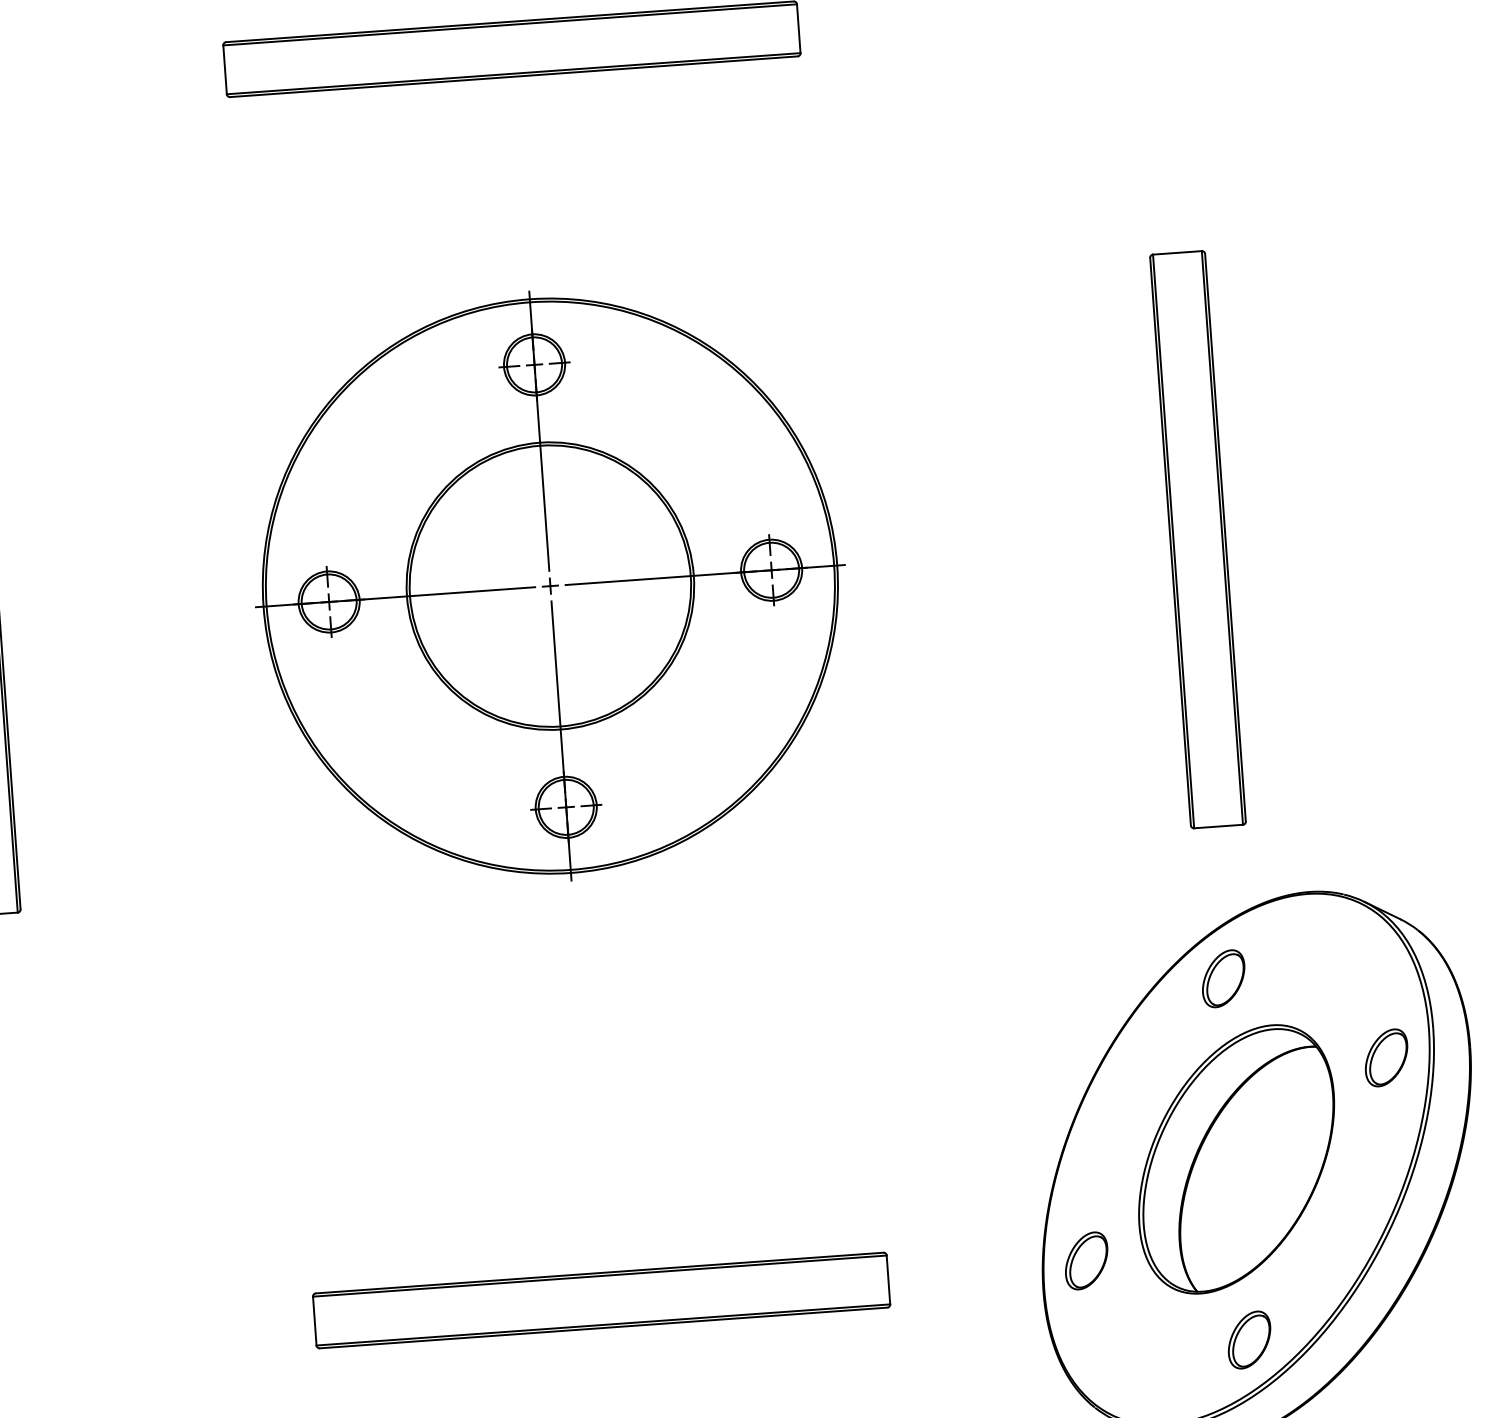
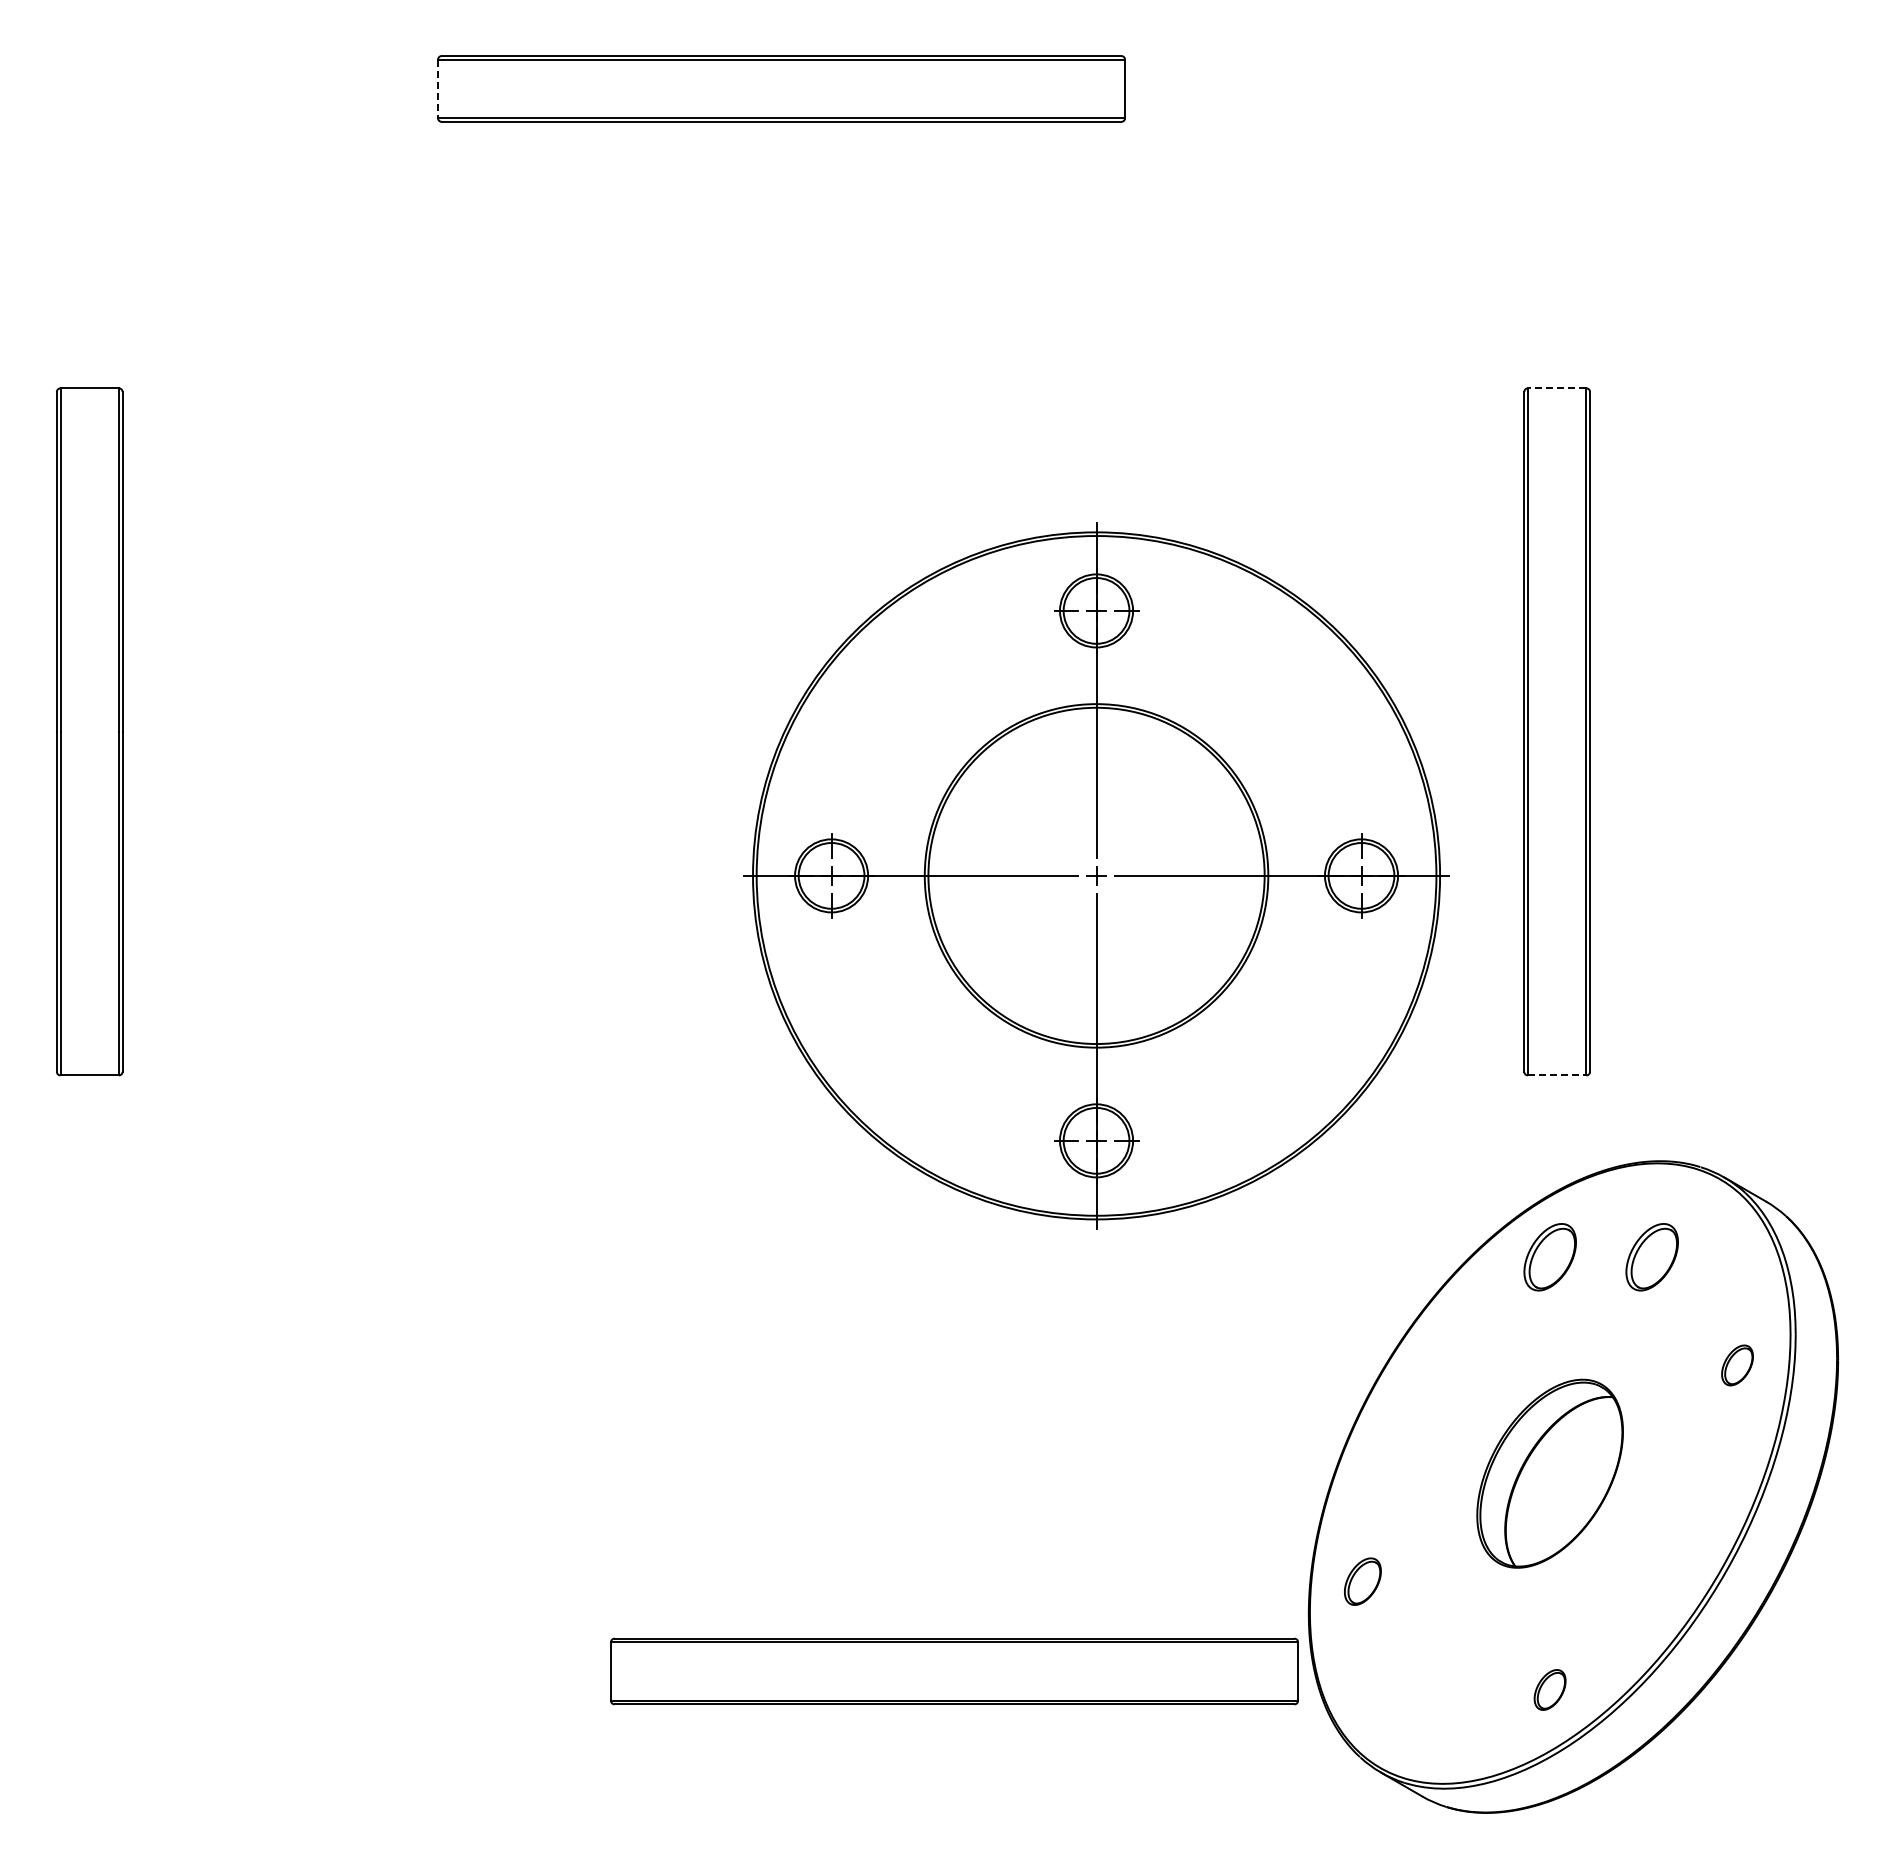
line: (225, 70) -> (438, 89), solid -> dashed
line: (1176, 253) -> (1556, 388), solid -> dashed
part: (550, 585) -> (1096, 875), moved
line: (1218, 826) -> (1557, 1075), solid -> dashed
part: (1308, 972) -> (1651, 1257), added
part: (1386, 1057) -> (1737, 1365), size x0.6
part: (1236, 1159) -> (1549, 1473), size x0.6
part: (1086, 1260) -> (1362, 1581), size x0.7
part: (601, 1300) -> (954, 1671), moved
part: (1248, 1339) -> (1549, 1689), size x0.6

